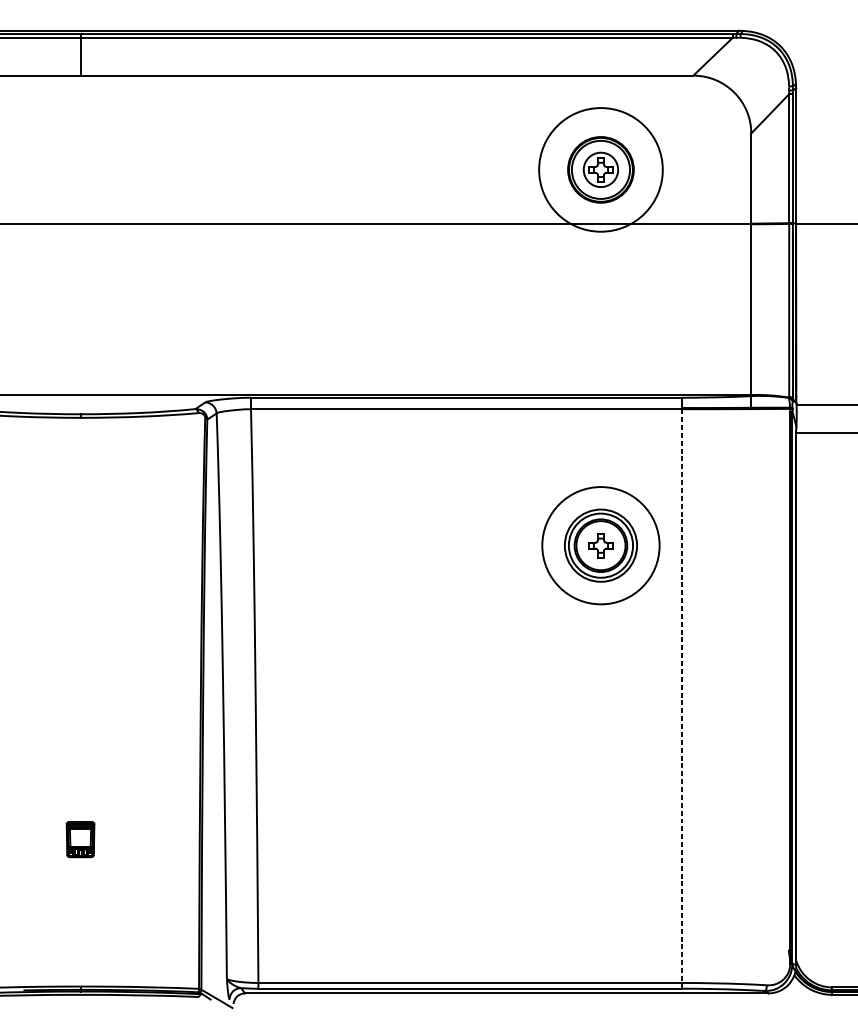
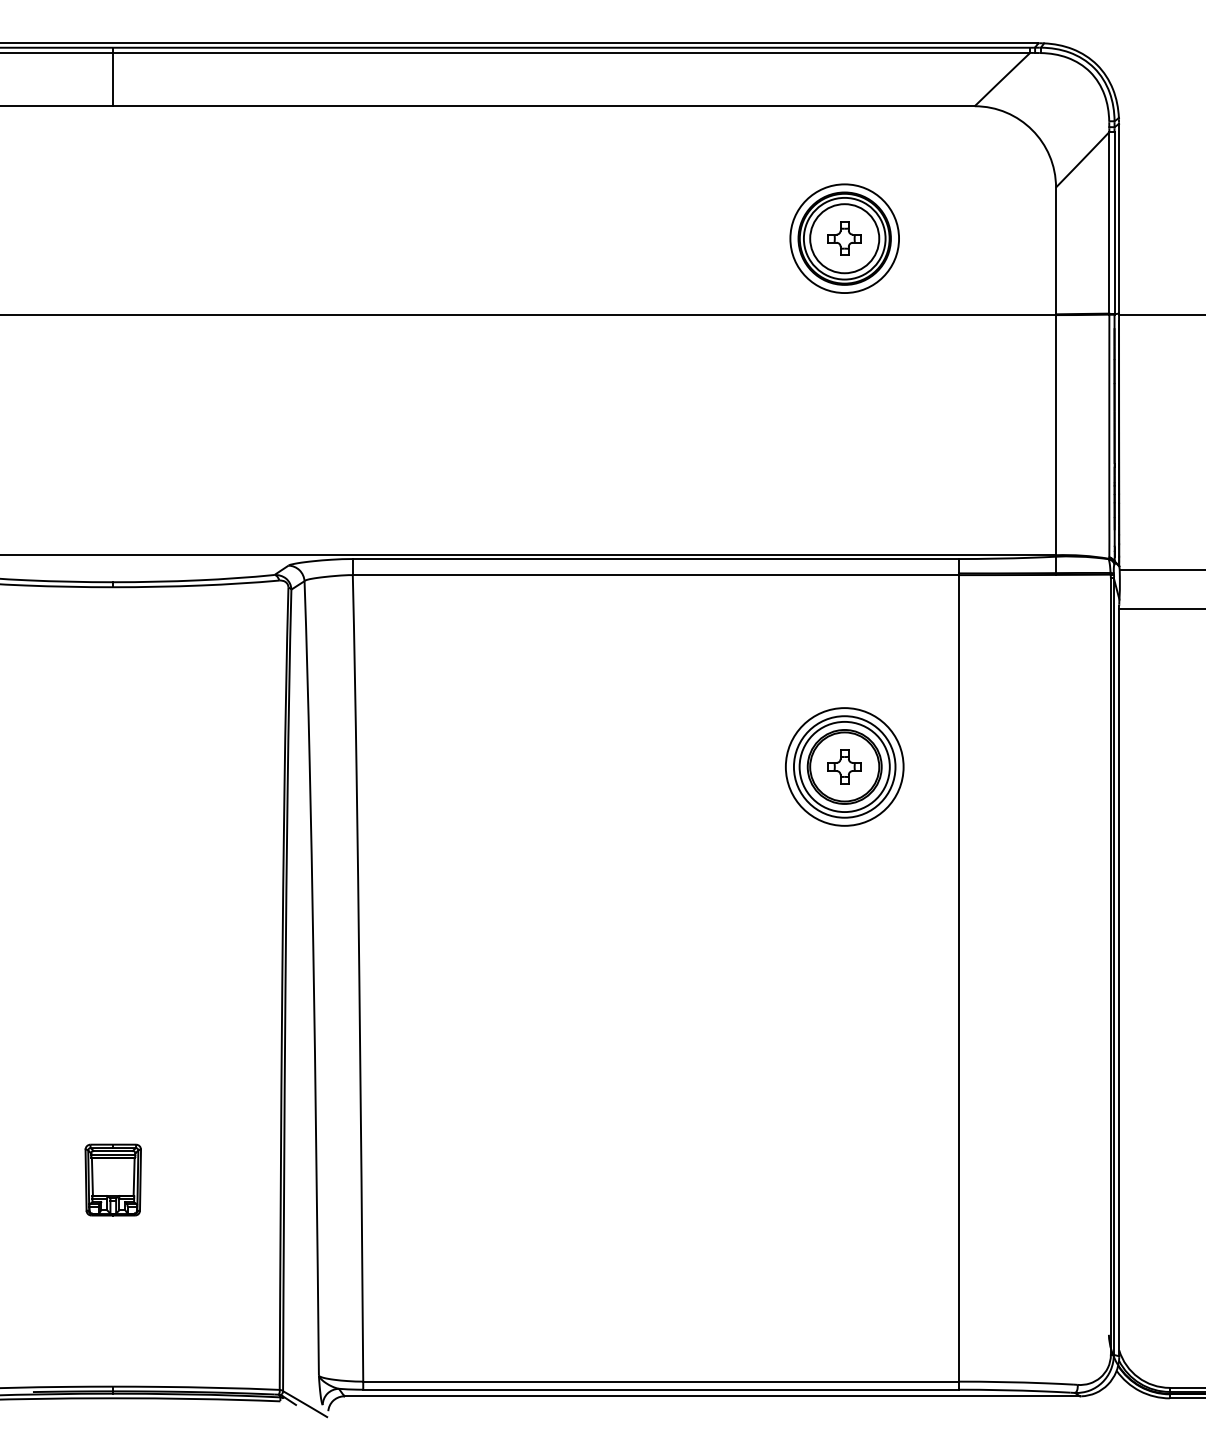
circle: (600, 169) -> (844, 238), size x0.62
circle: (600, 169) -> (844, 238), size x1.43
circle: (600, 545) -> (844, 766), size x0.71
line: (681, 699) -> (958, 982), dashed -> solid
part: (80, 839) -> (112, 1179), size x1.43

